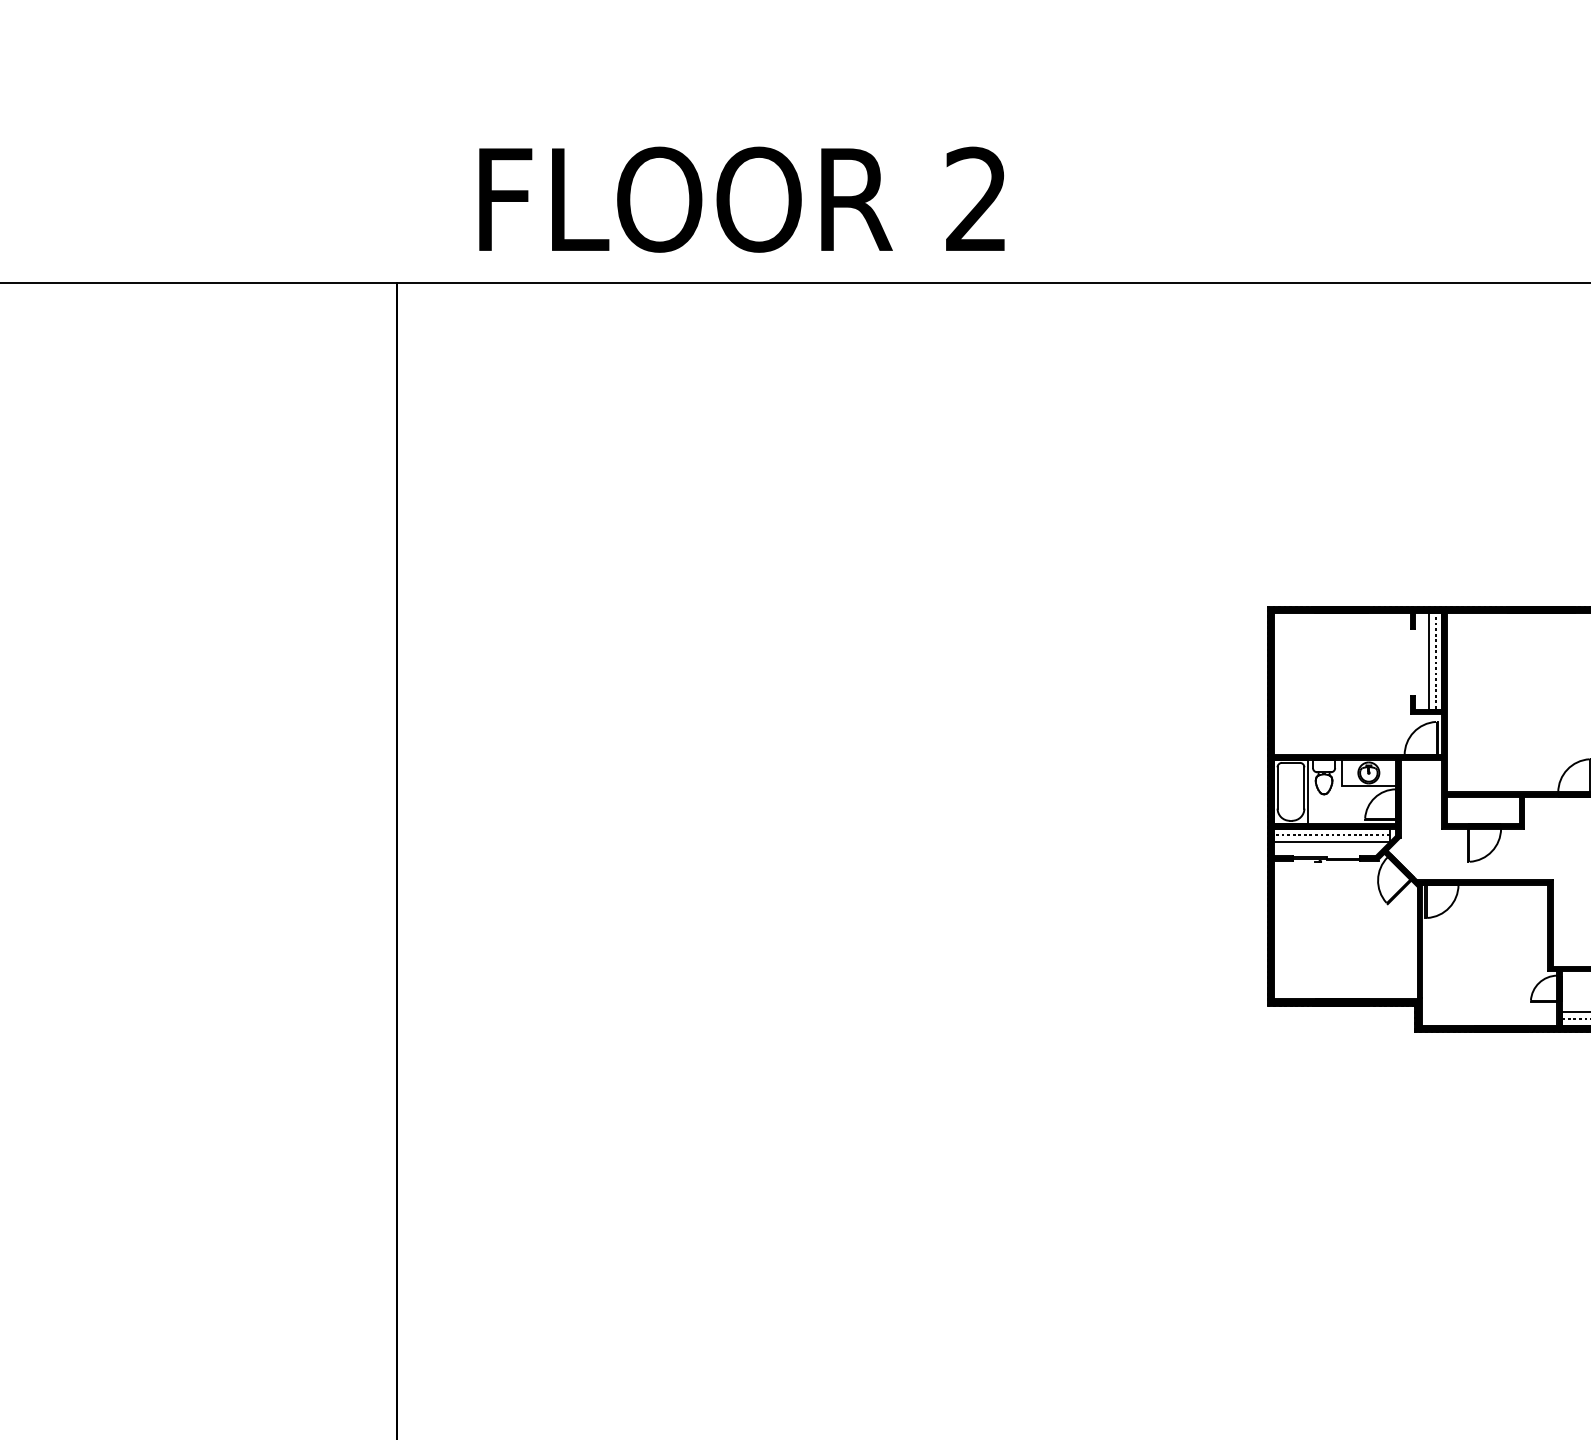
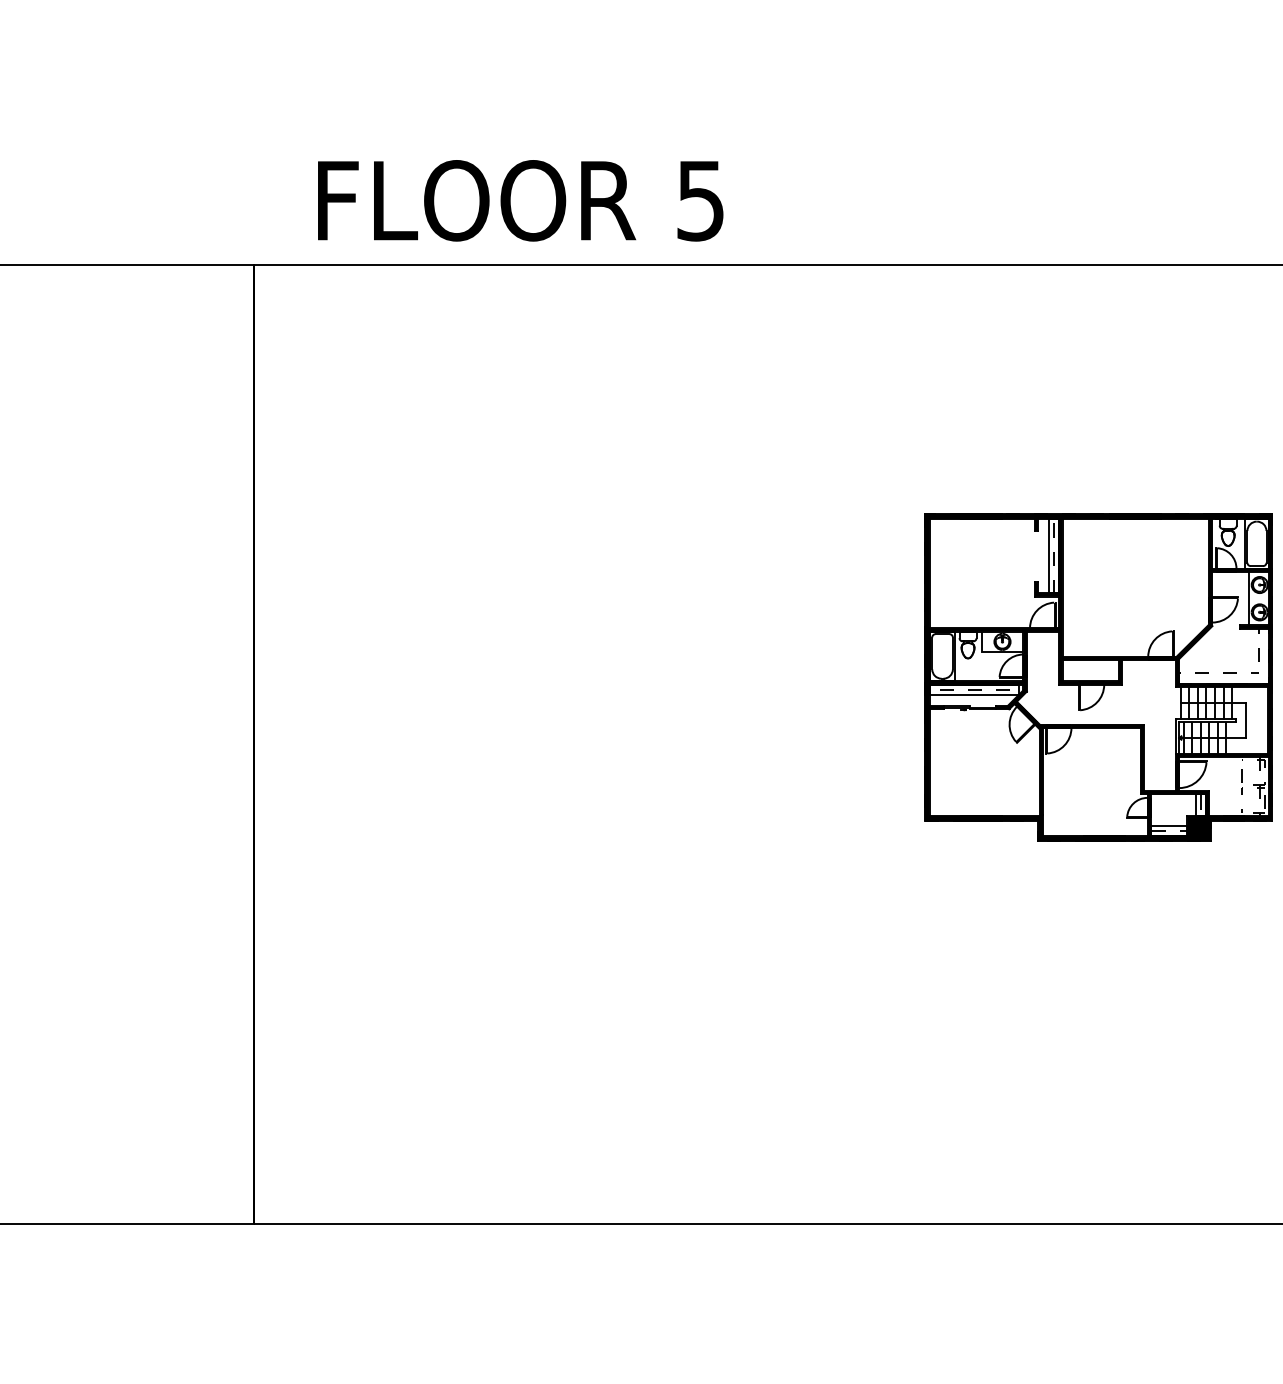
text: (976, 199) -> (700, 200), 2 -> 5

